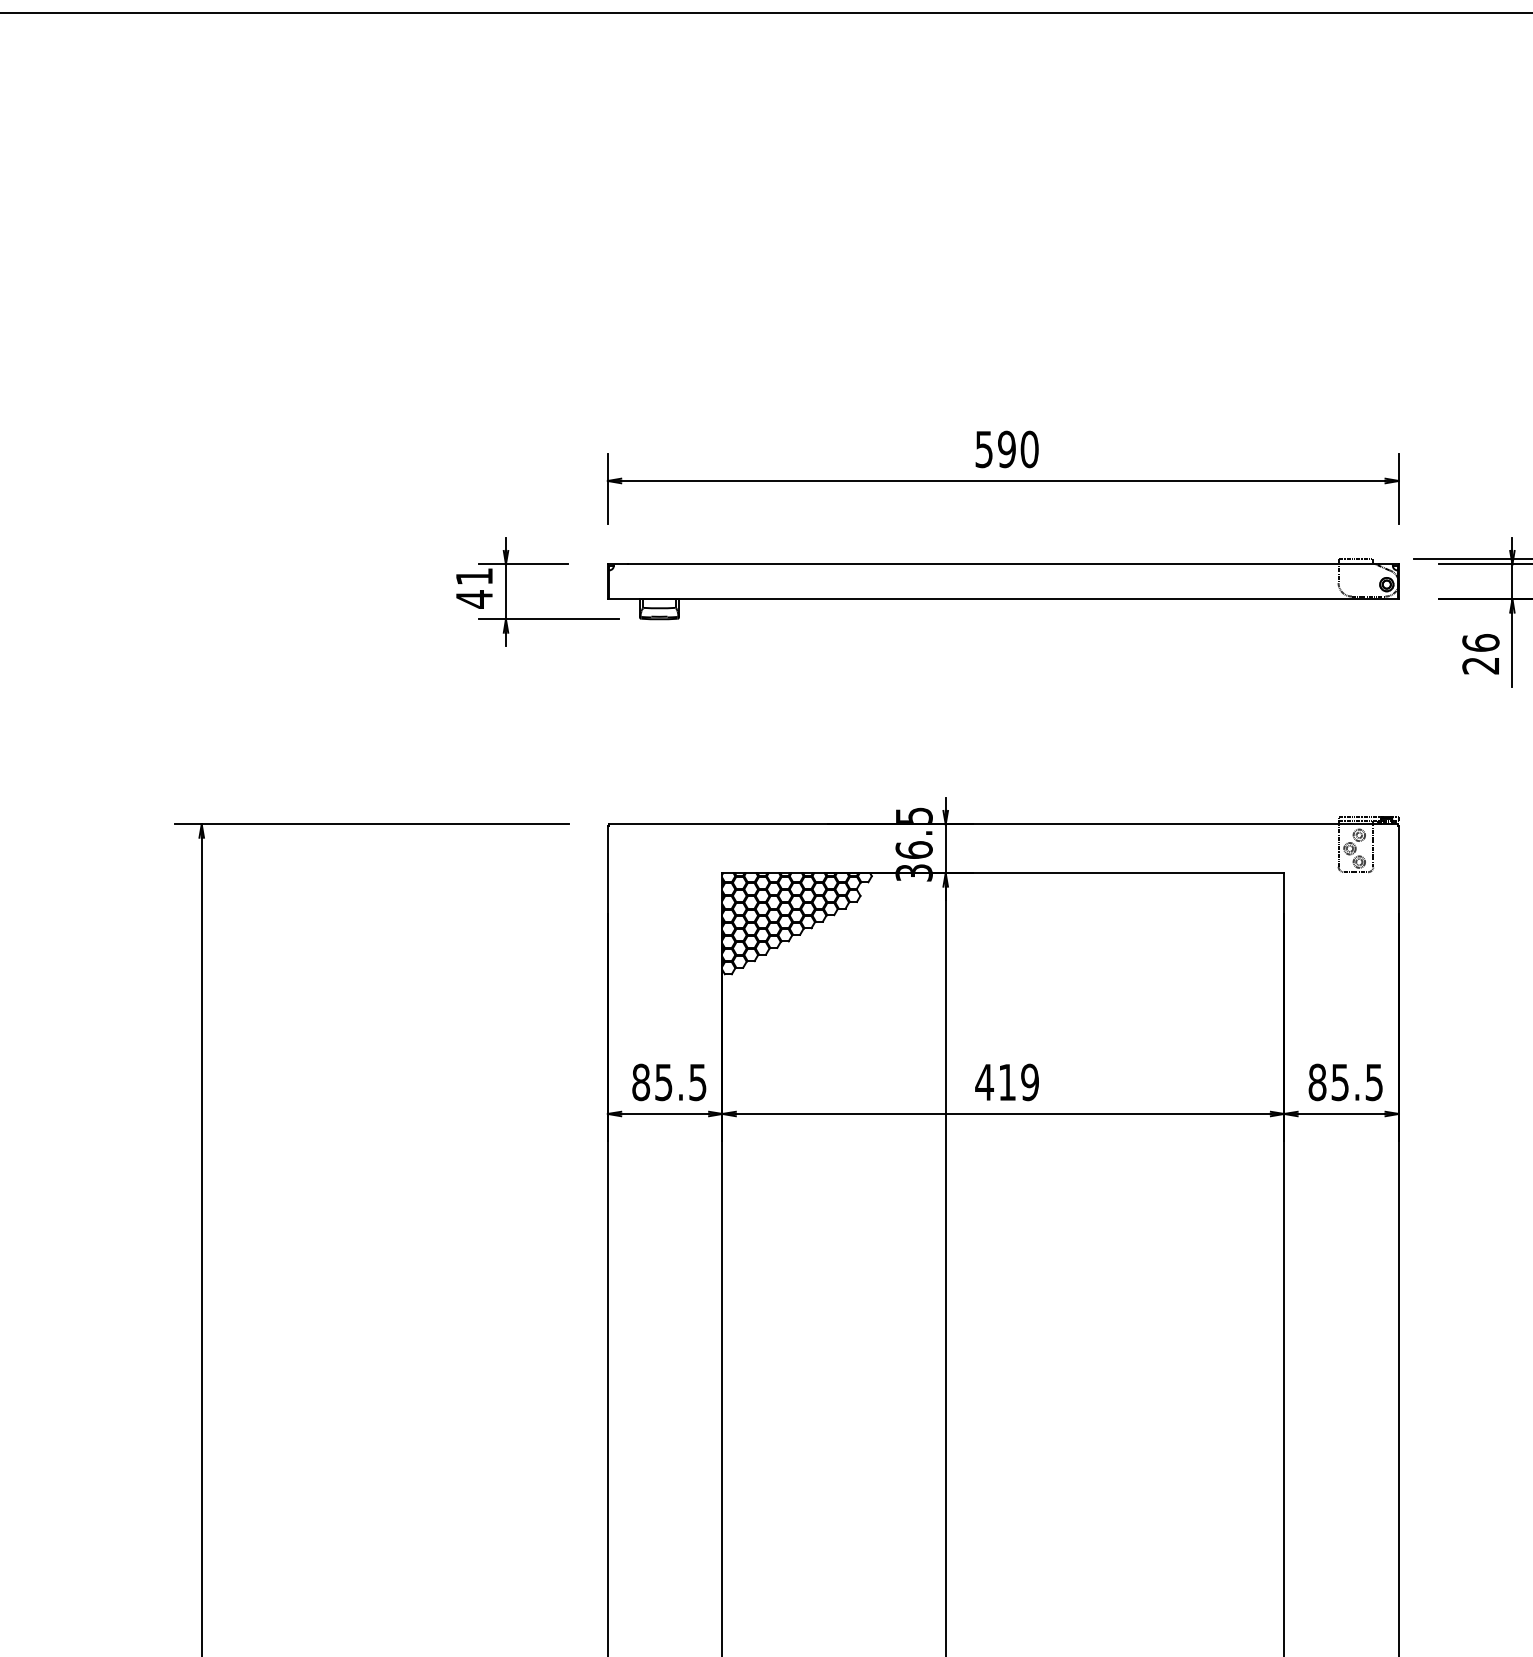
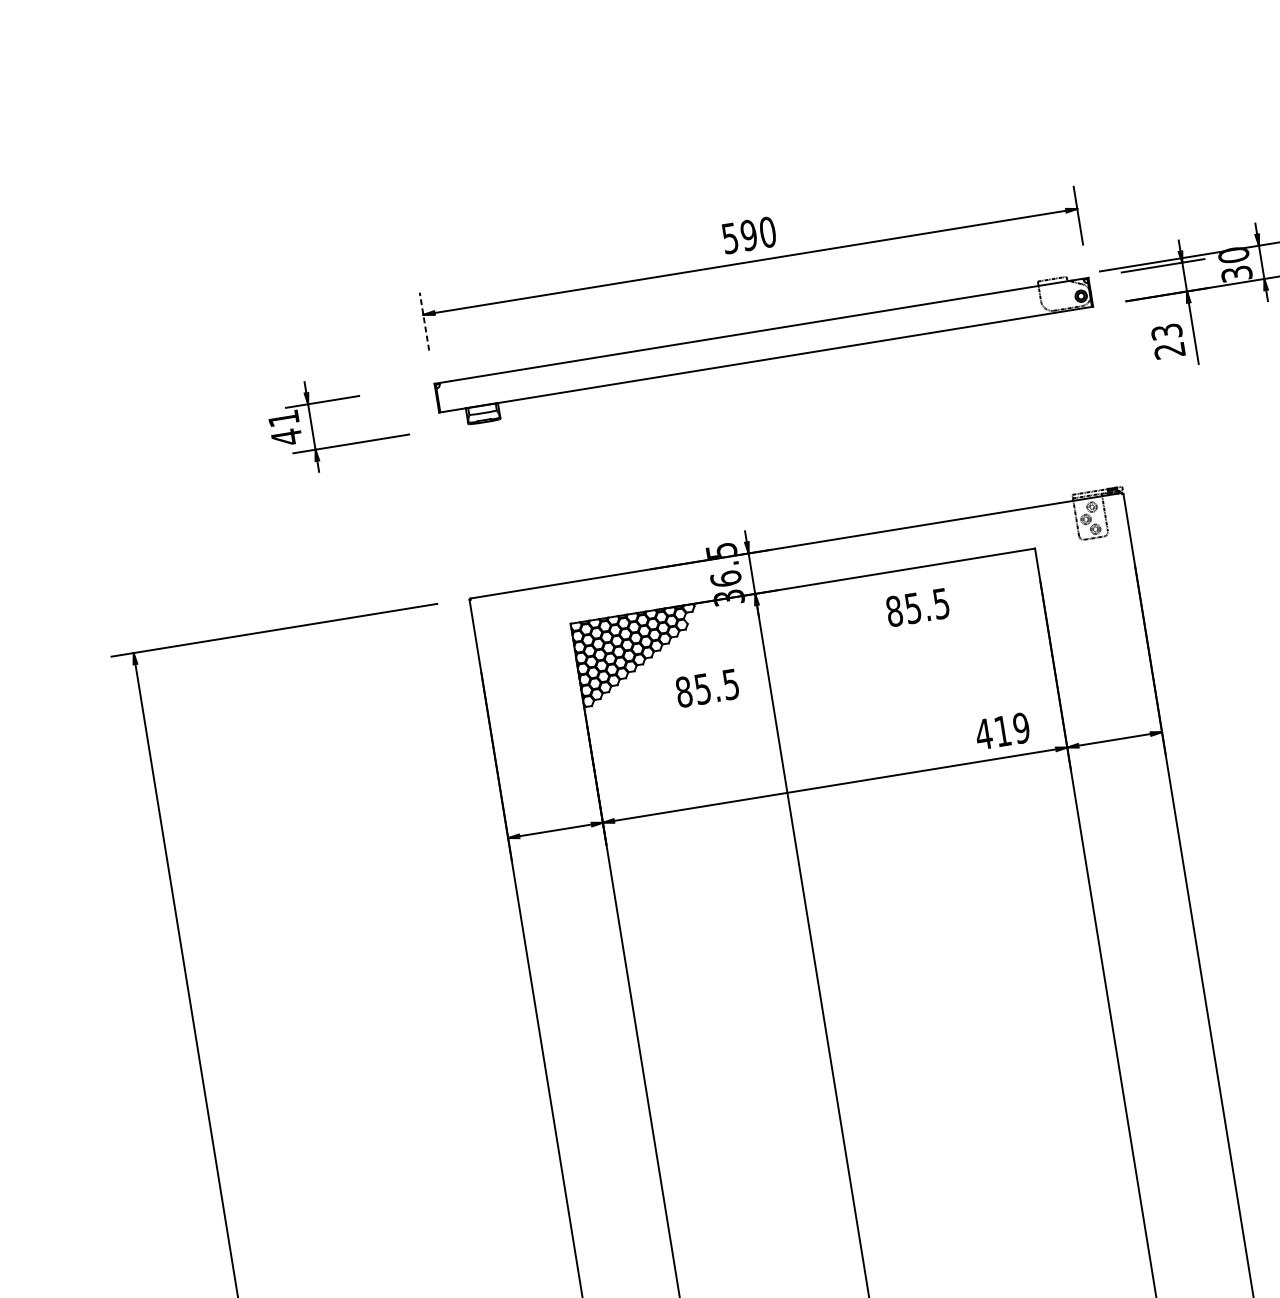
line: (607, 489) -> (424, 321), solid -> dashed
part: (537, 564) -> (334, 400), moved
text: (1480, 642) -> (1166, 331), 26 -> 23
text: (669, 1082) -> (707, 688), moved
text: (1006, 1082) -> (1002, 731), moved
text: (1345, 1082) -> (917, 607), moved

